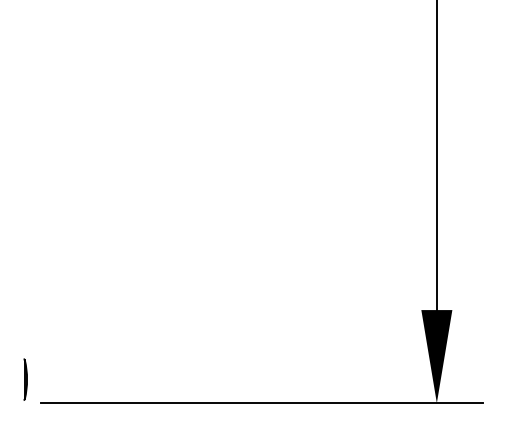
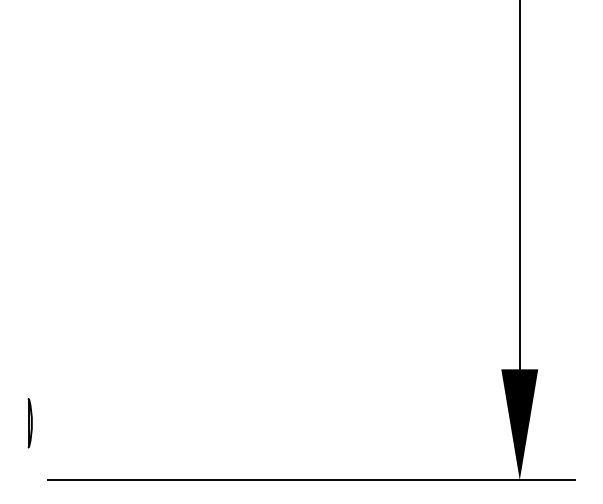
part: (25, 379) -> (29, 423), moved

